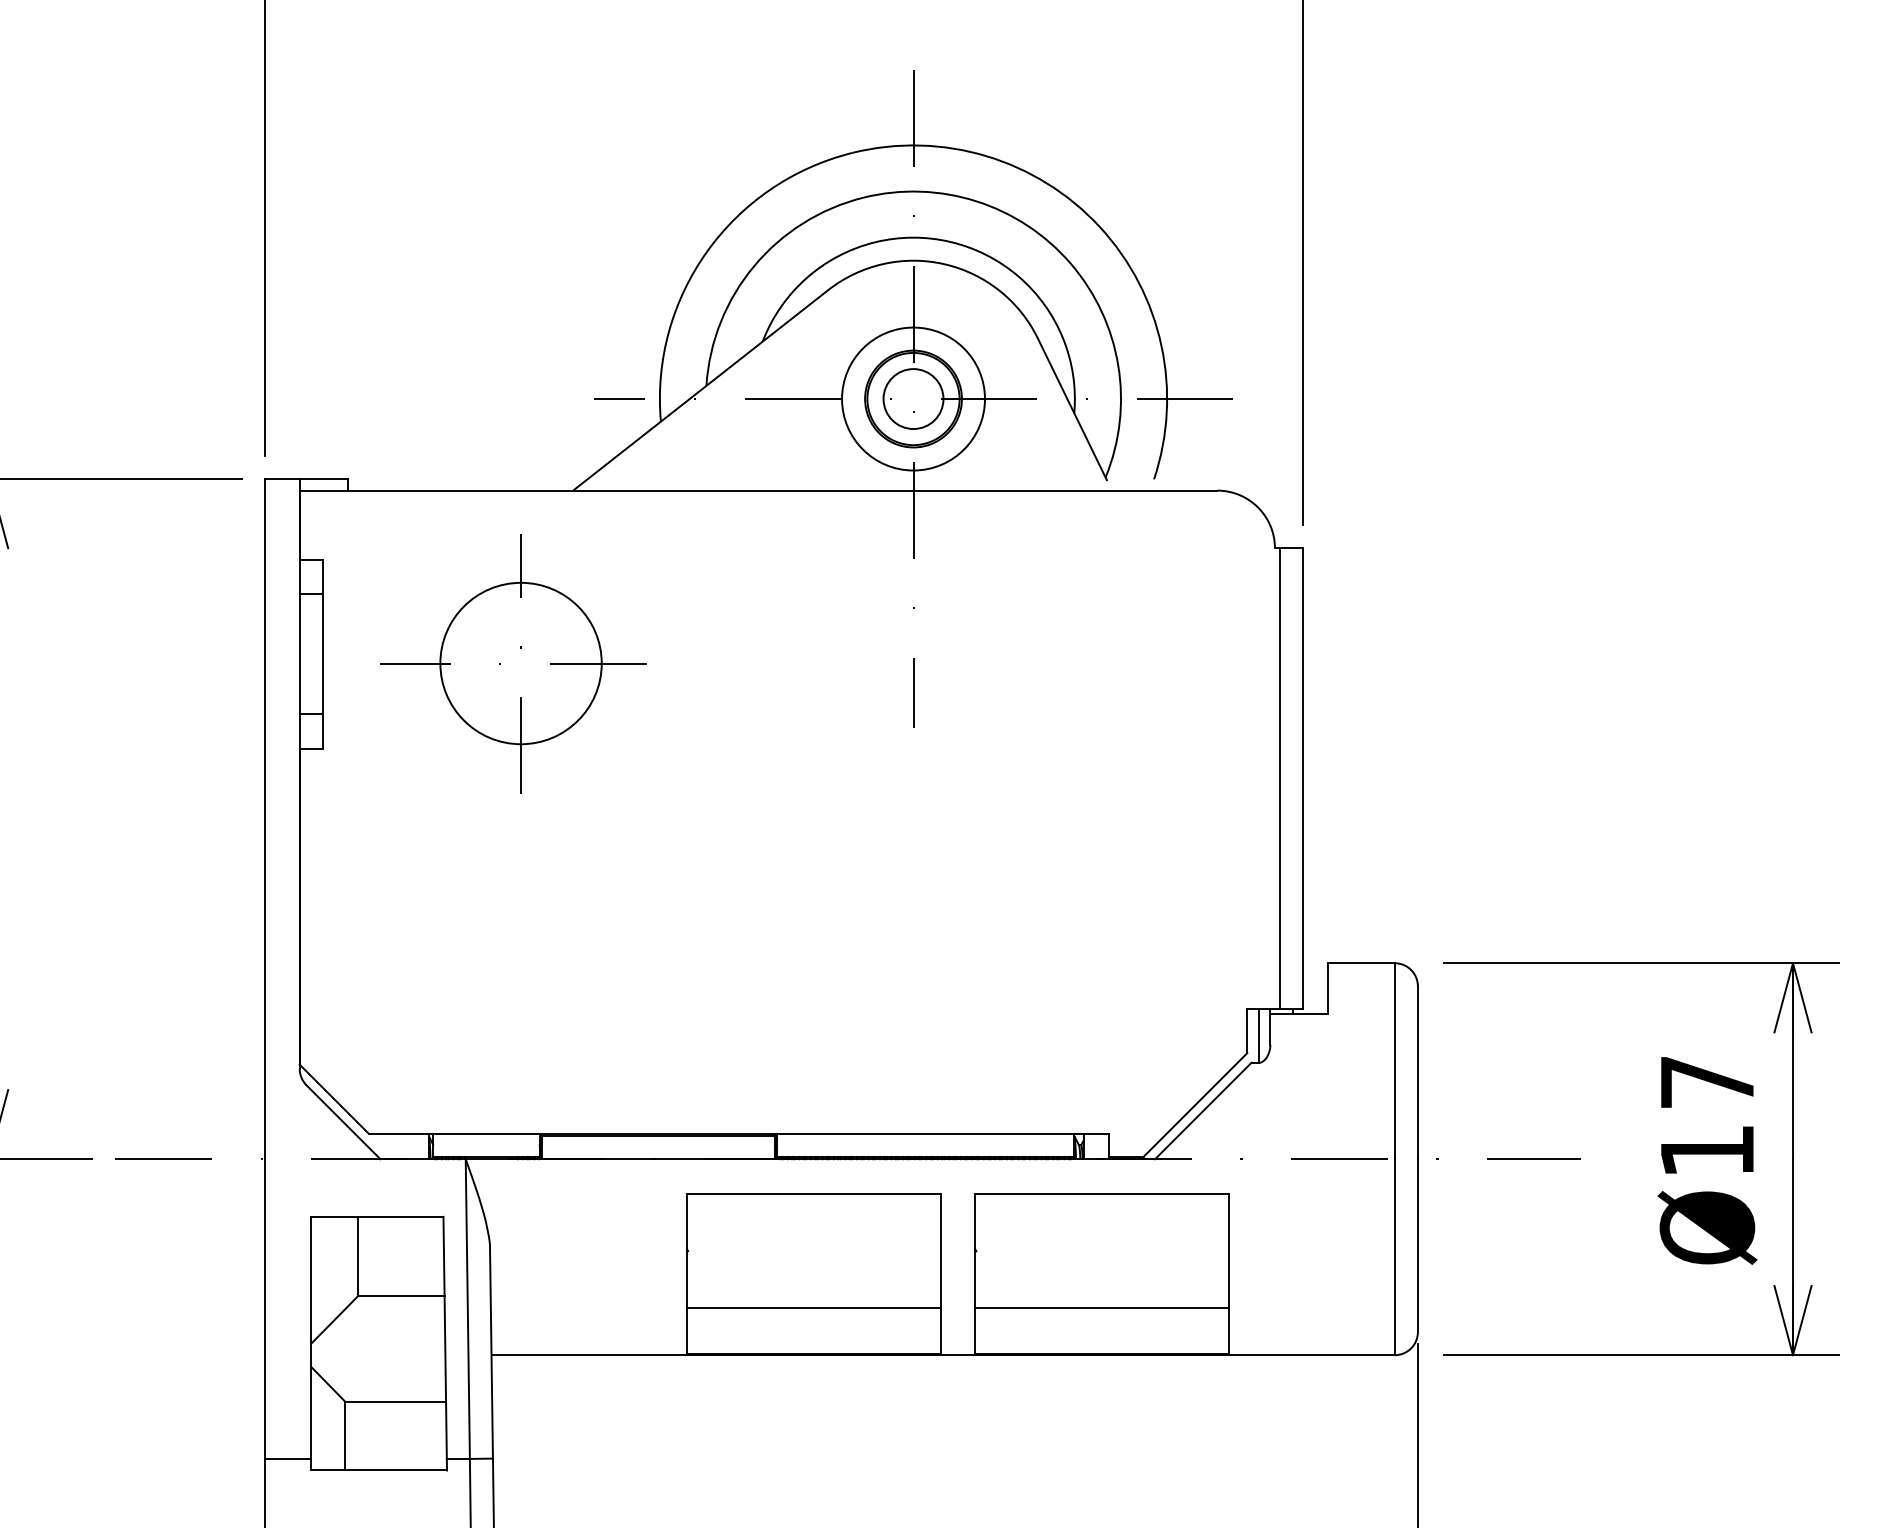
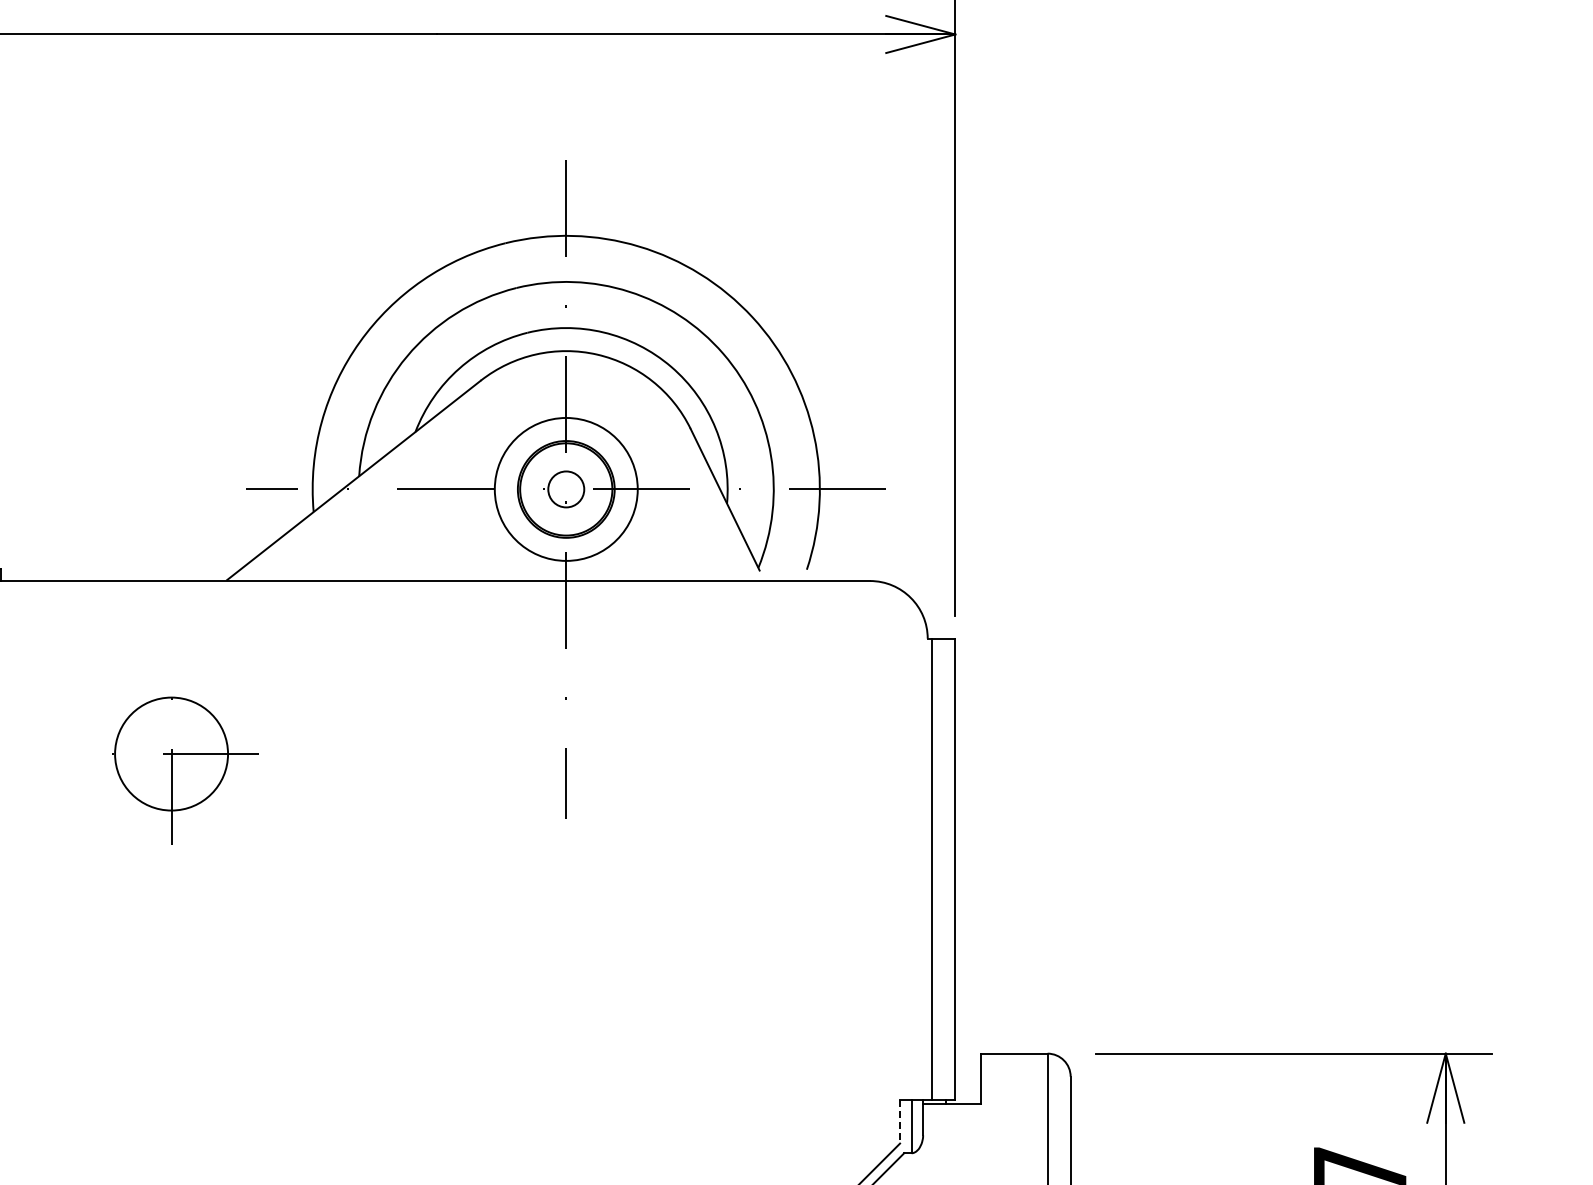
circle: (913, 399) -> (566, 489), size x0.6
part: (513, 663) -> (166, 753), size x0.7
line: (1247, 1031) -> (900, 1121), solid -> dashed

